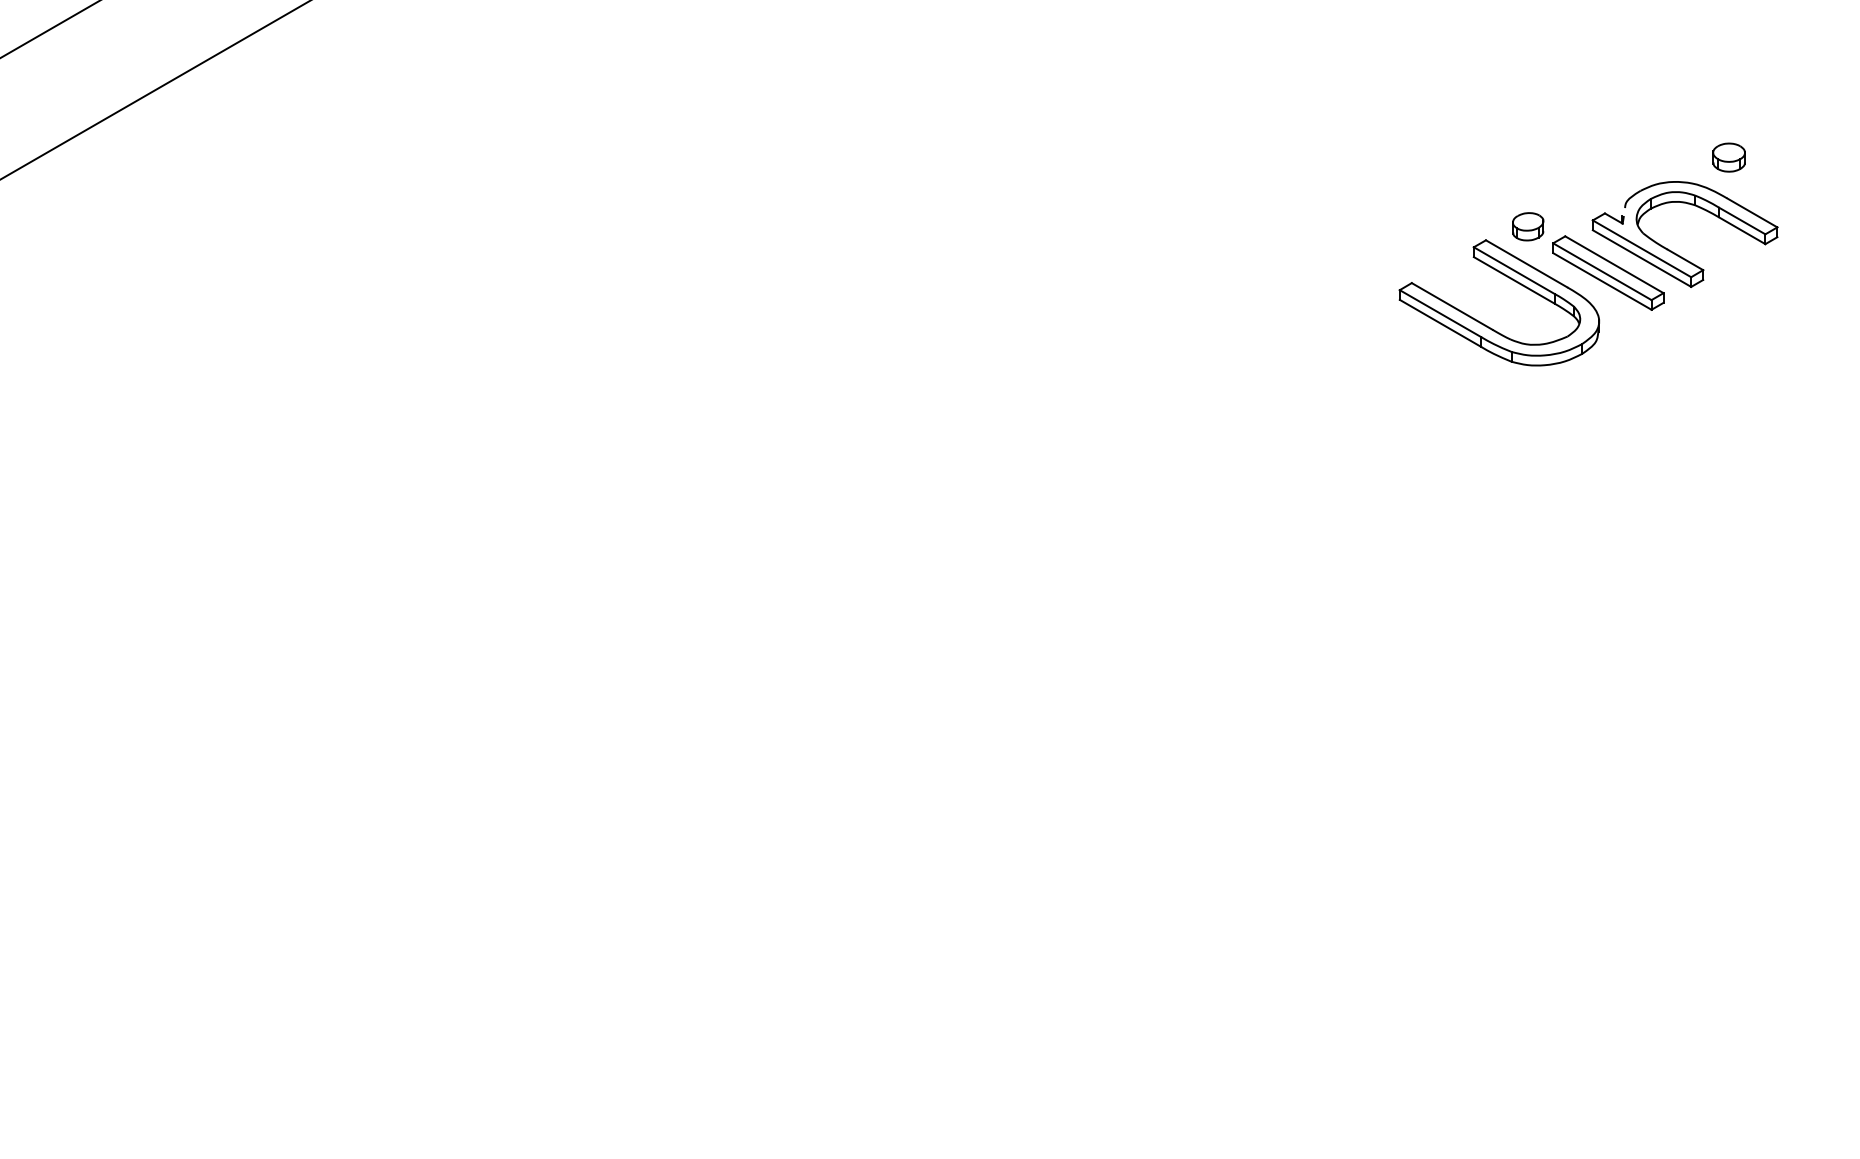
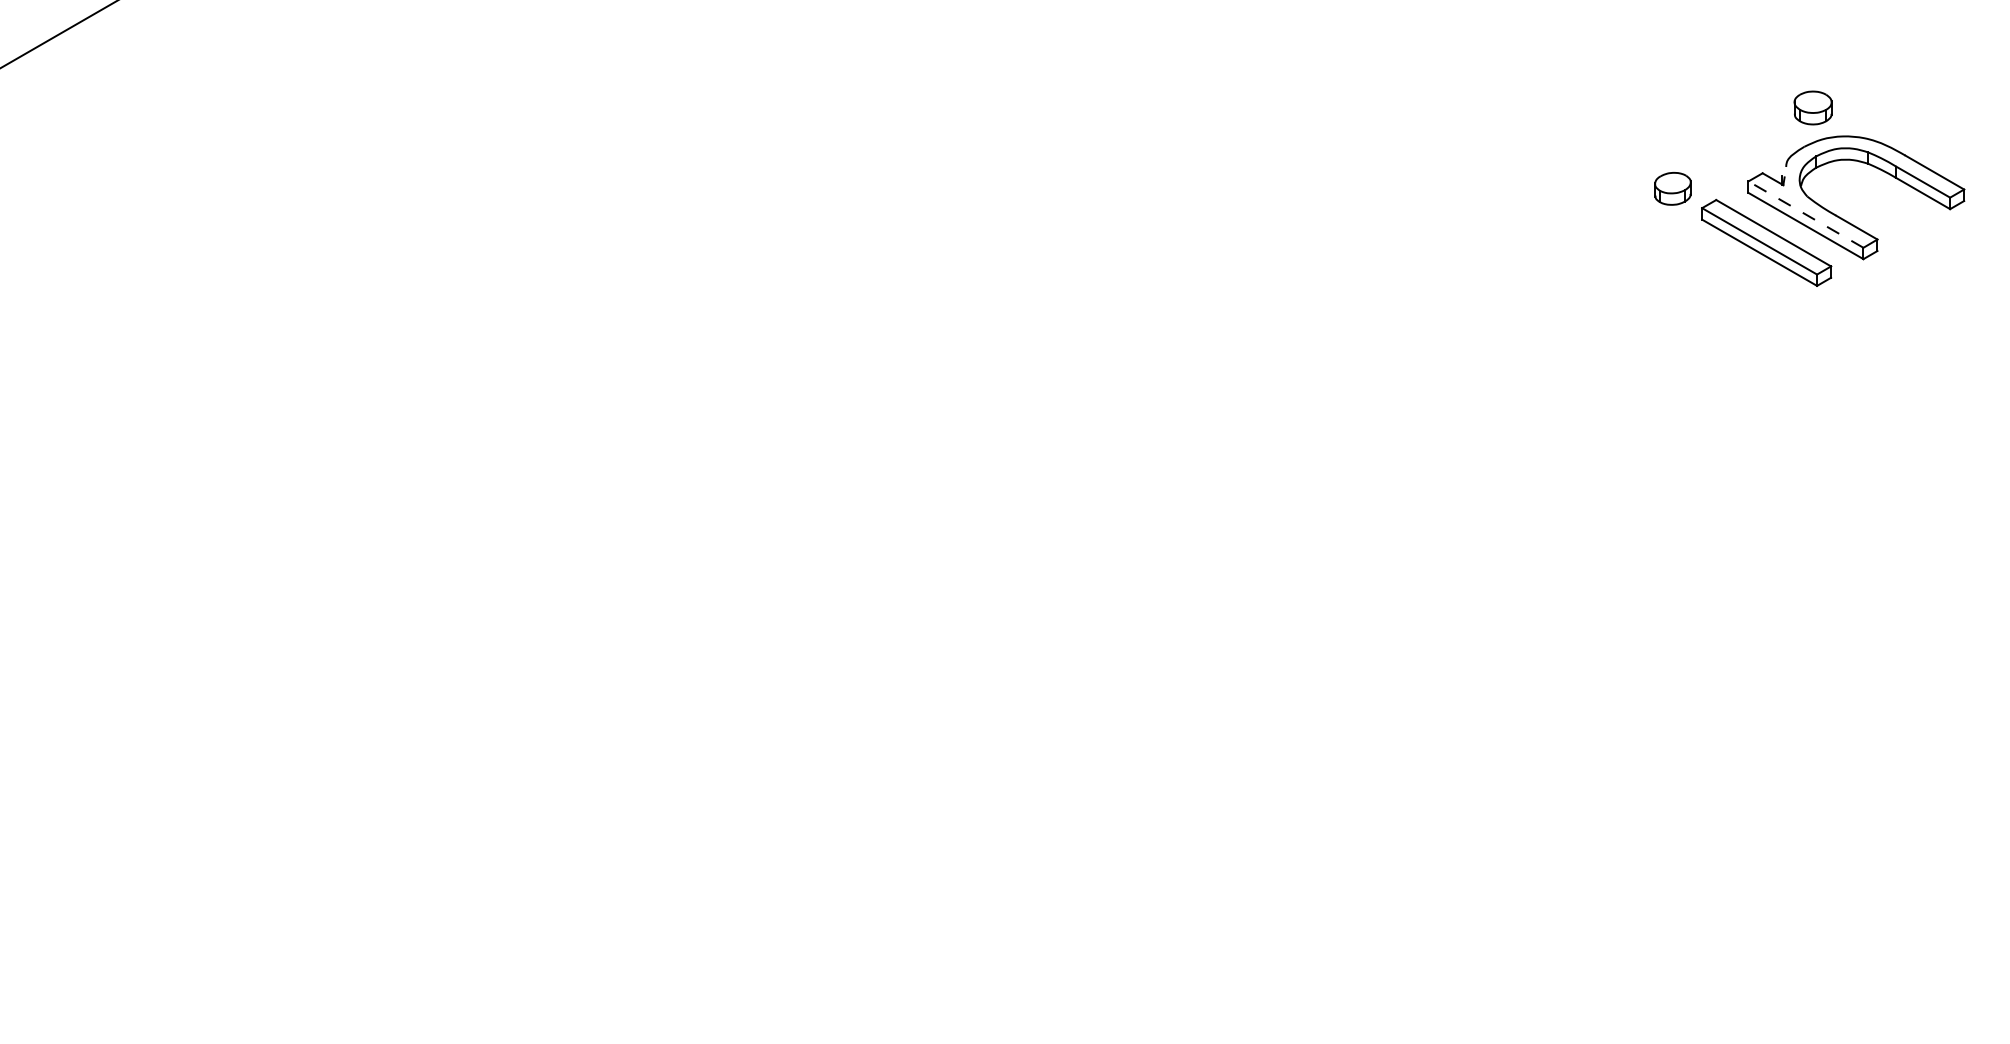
part: (1728, 157) -> (1812, 107), moved
line: (1642, 248) -> (1806, 214), solid -> dashed
part: (1487, 325) -> (1625, 304), removed

